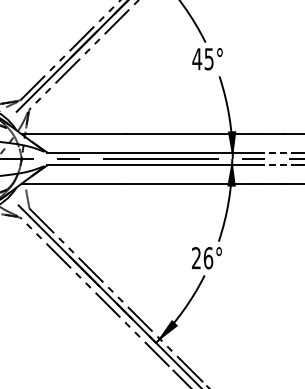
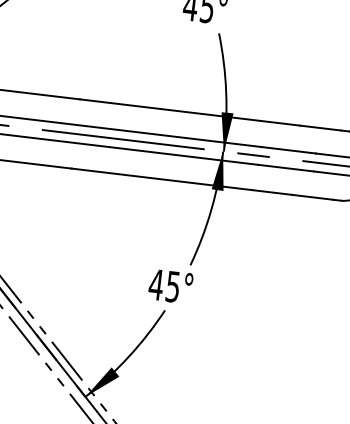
line: (277, 152) -> (287, 150), dashed -> solid
line: (277, 165) -> (285, 168), dashed -> solid
text: (202, 258) -> (164, 286), 26° -> 45°

